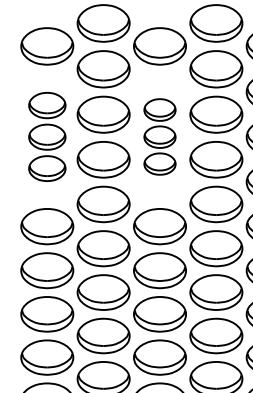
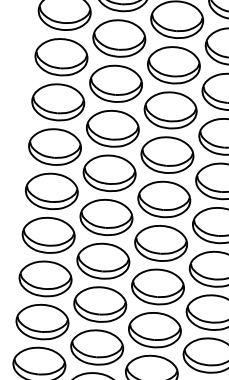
part: (47, 136) -> (58, 101), size x1.43
part: (159, 136) -> (170, 109), size x1.67

